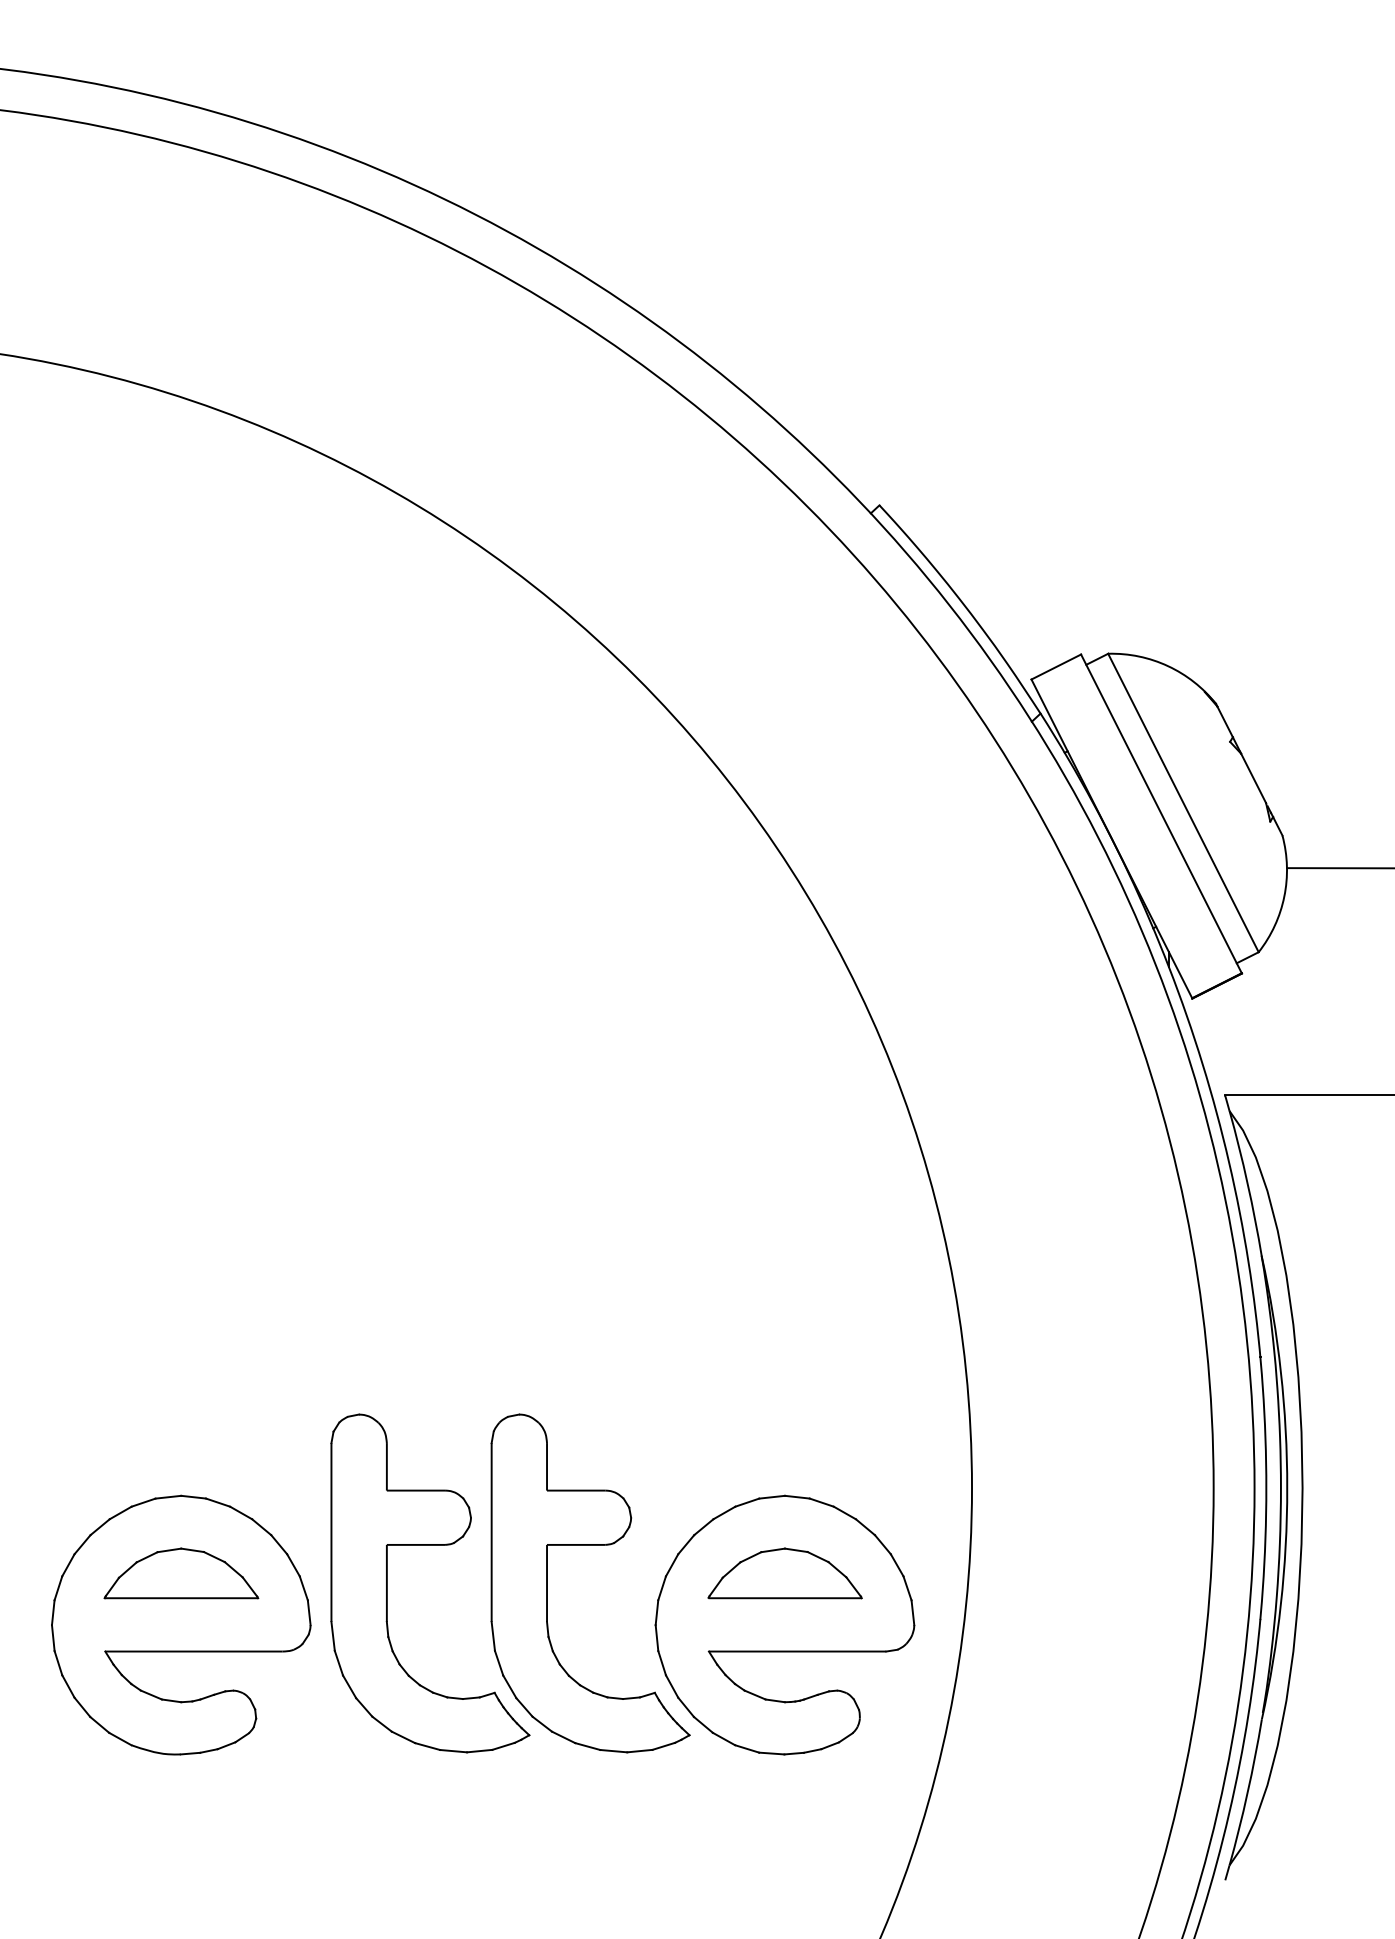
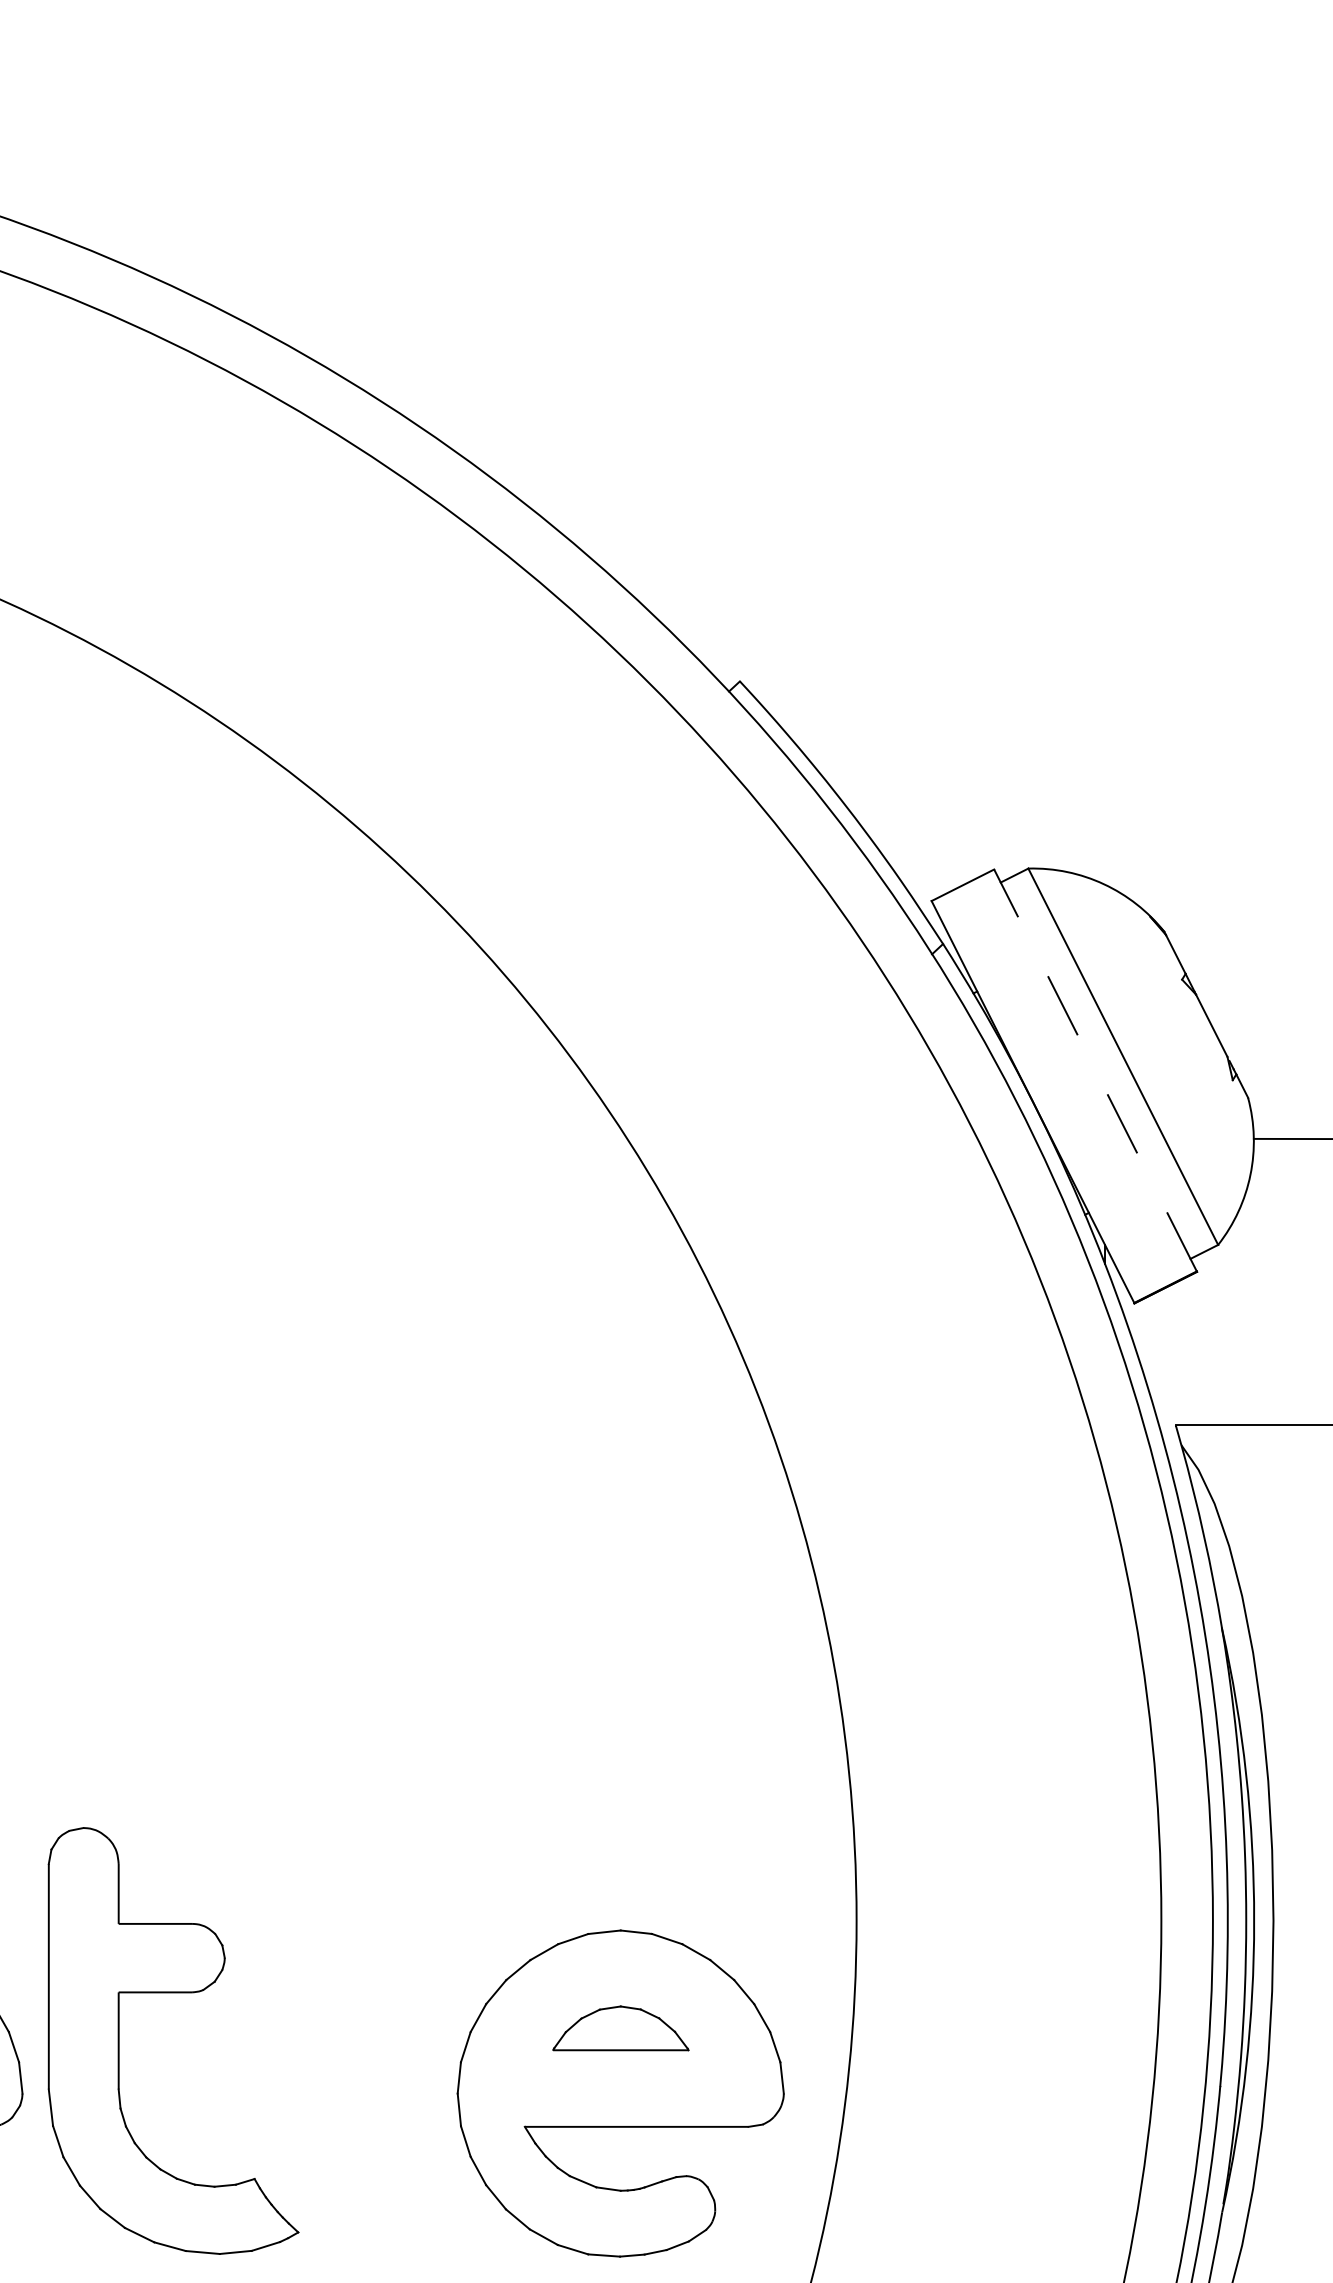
line: (1161, 813) -> (1095, 1070), solid -> dashed
part: (590, 1545) -> (375, 1993), removed
part: (784, 1573) -> (620, 2028), size x0.7

